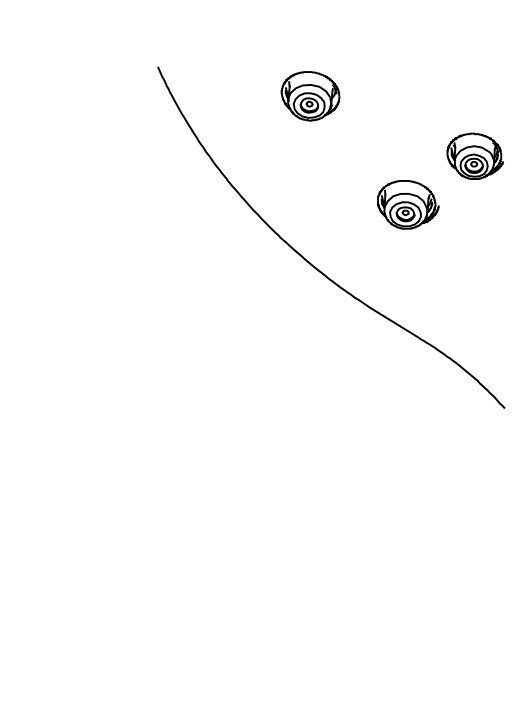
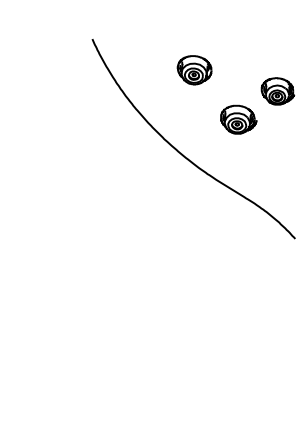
part: (310, 96) -> (194, 70), moved

